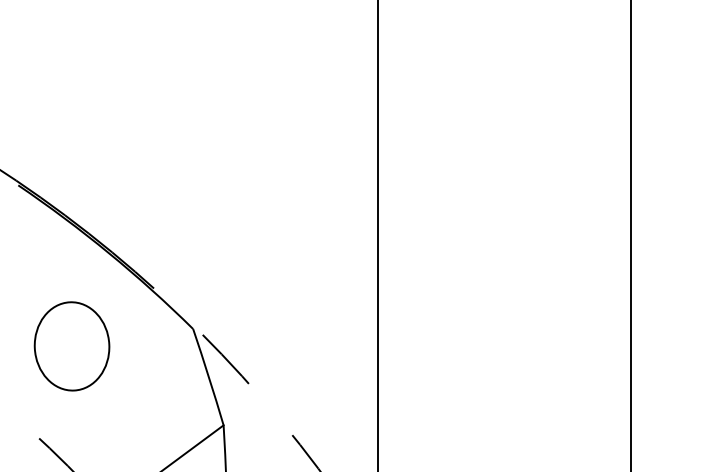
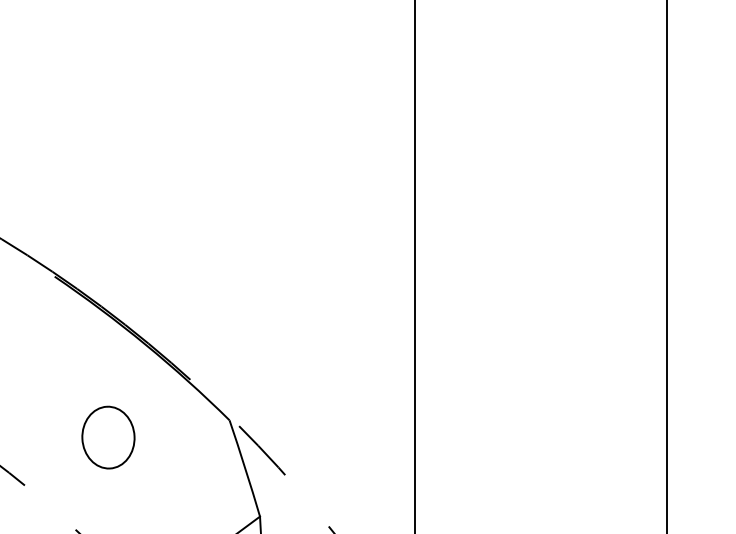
part: (72, 346) -> (108, 437), size x0.7

